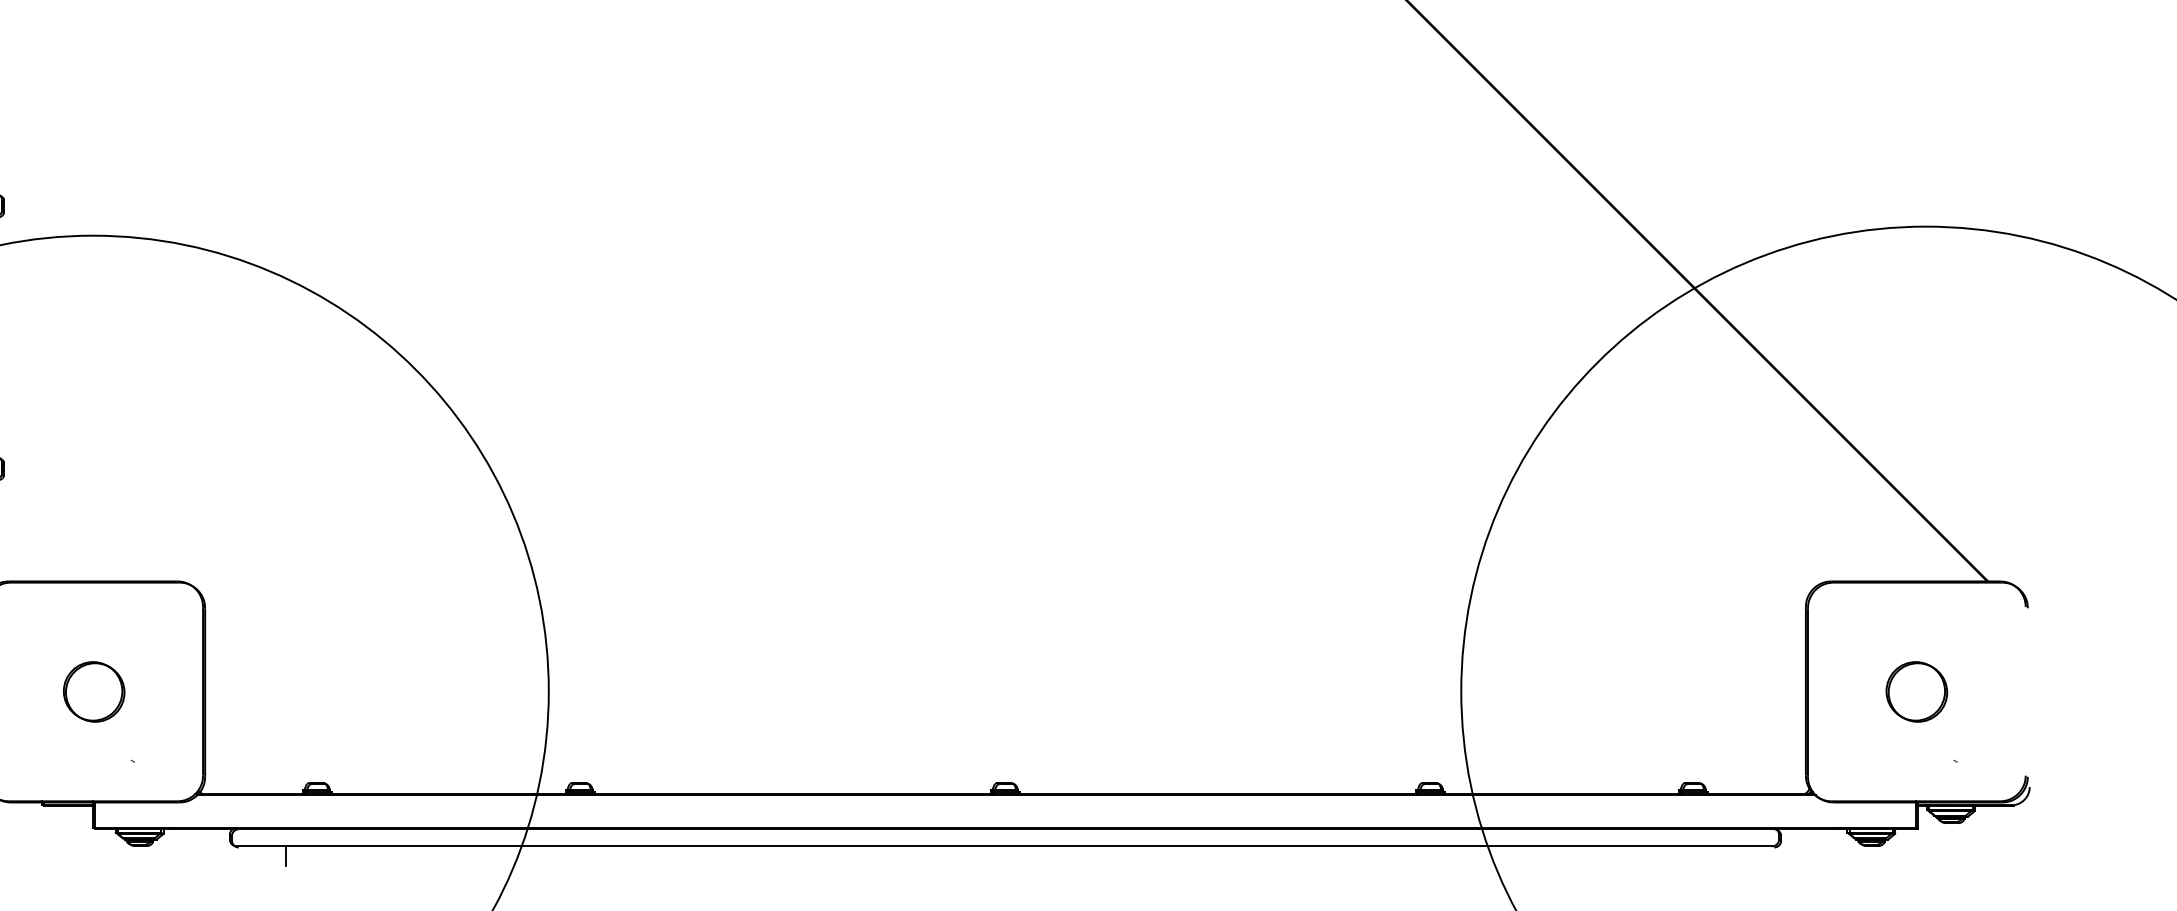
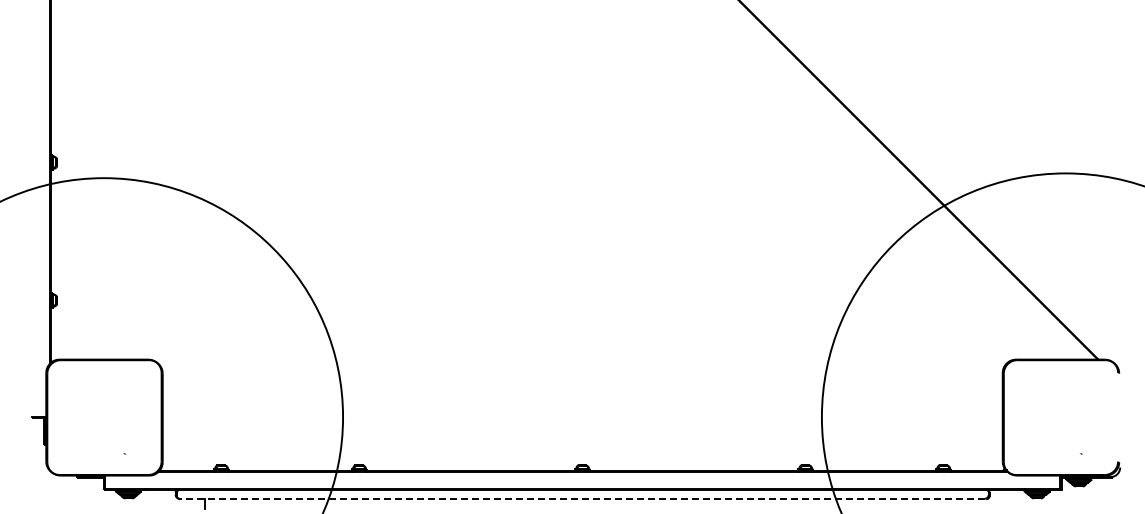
part: (94, 691) -> (104, 417), removed
part: (1915, 691) -> (1060, 417), removed
line: (1005, 846) -> (582, 498), solid -> dashed

